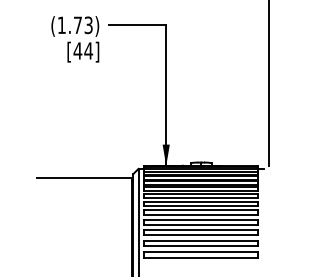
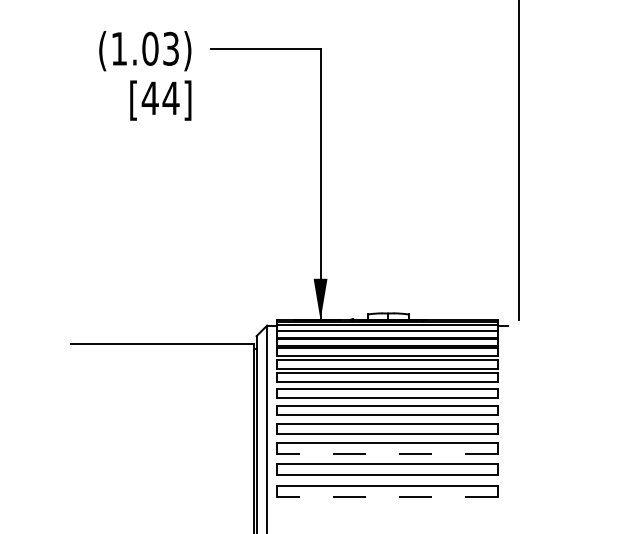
text: (77, 25) -> (149, 49), (1.73) -> (1.03)
line: (200, 235) -> (386, 453), solid -> dashed
line: (200, 257) -> (386, 496), solid -> dashed

